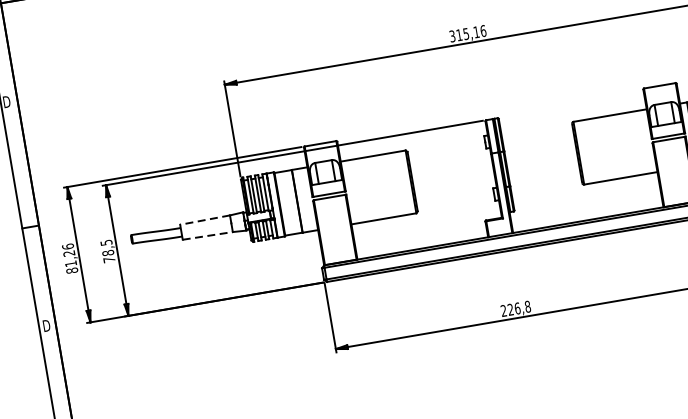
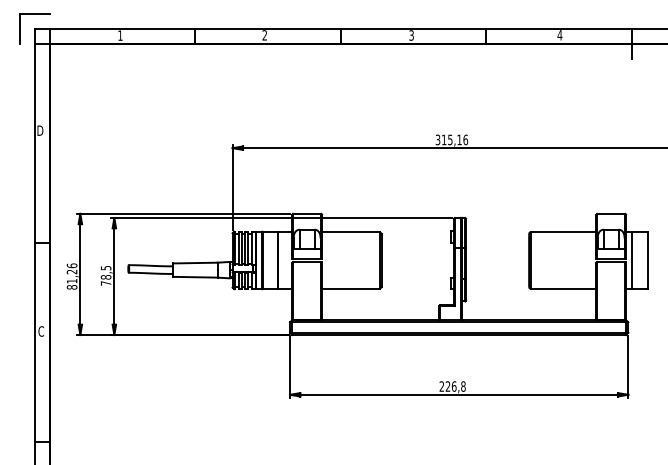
line: (204, 220) -> (194, 263), dashed -> solid
line: (208, 236) -> (195, 277), dashed -> solid
text: (46, 325) -> (41, 331), D -> C

